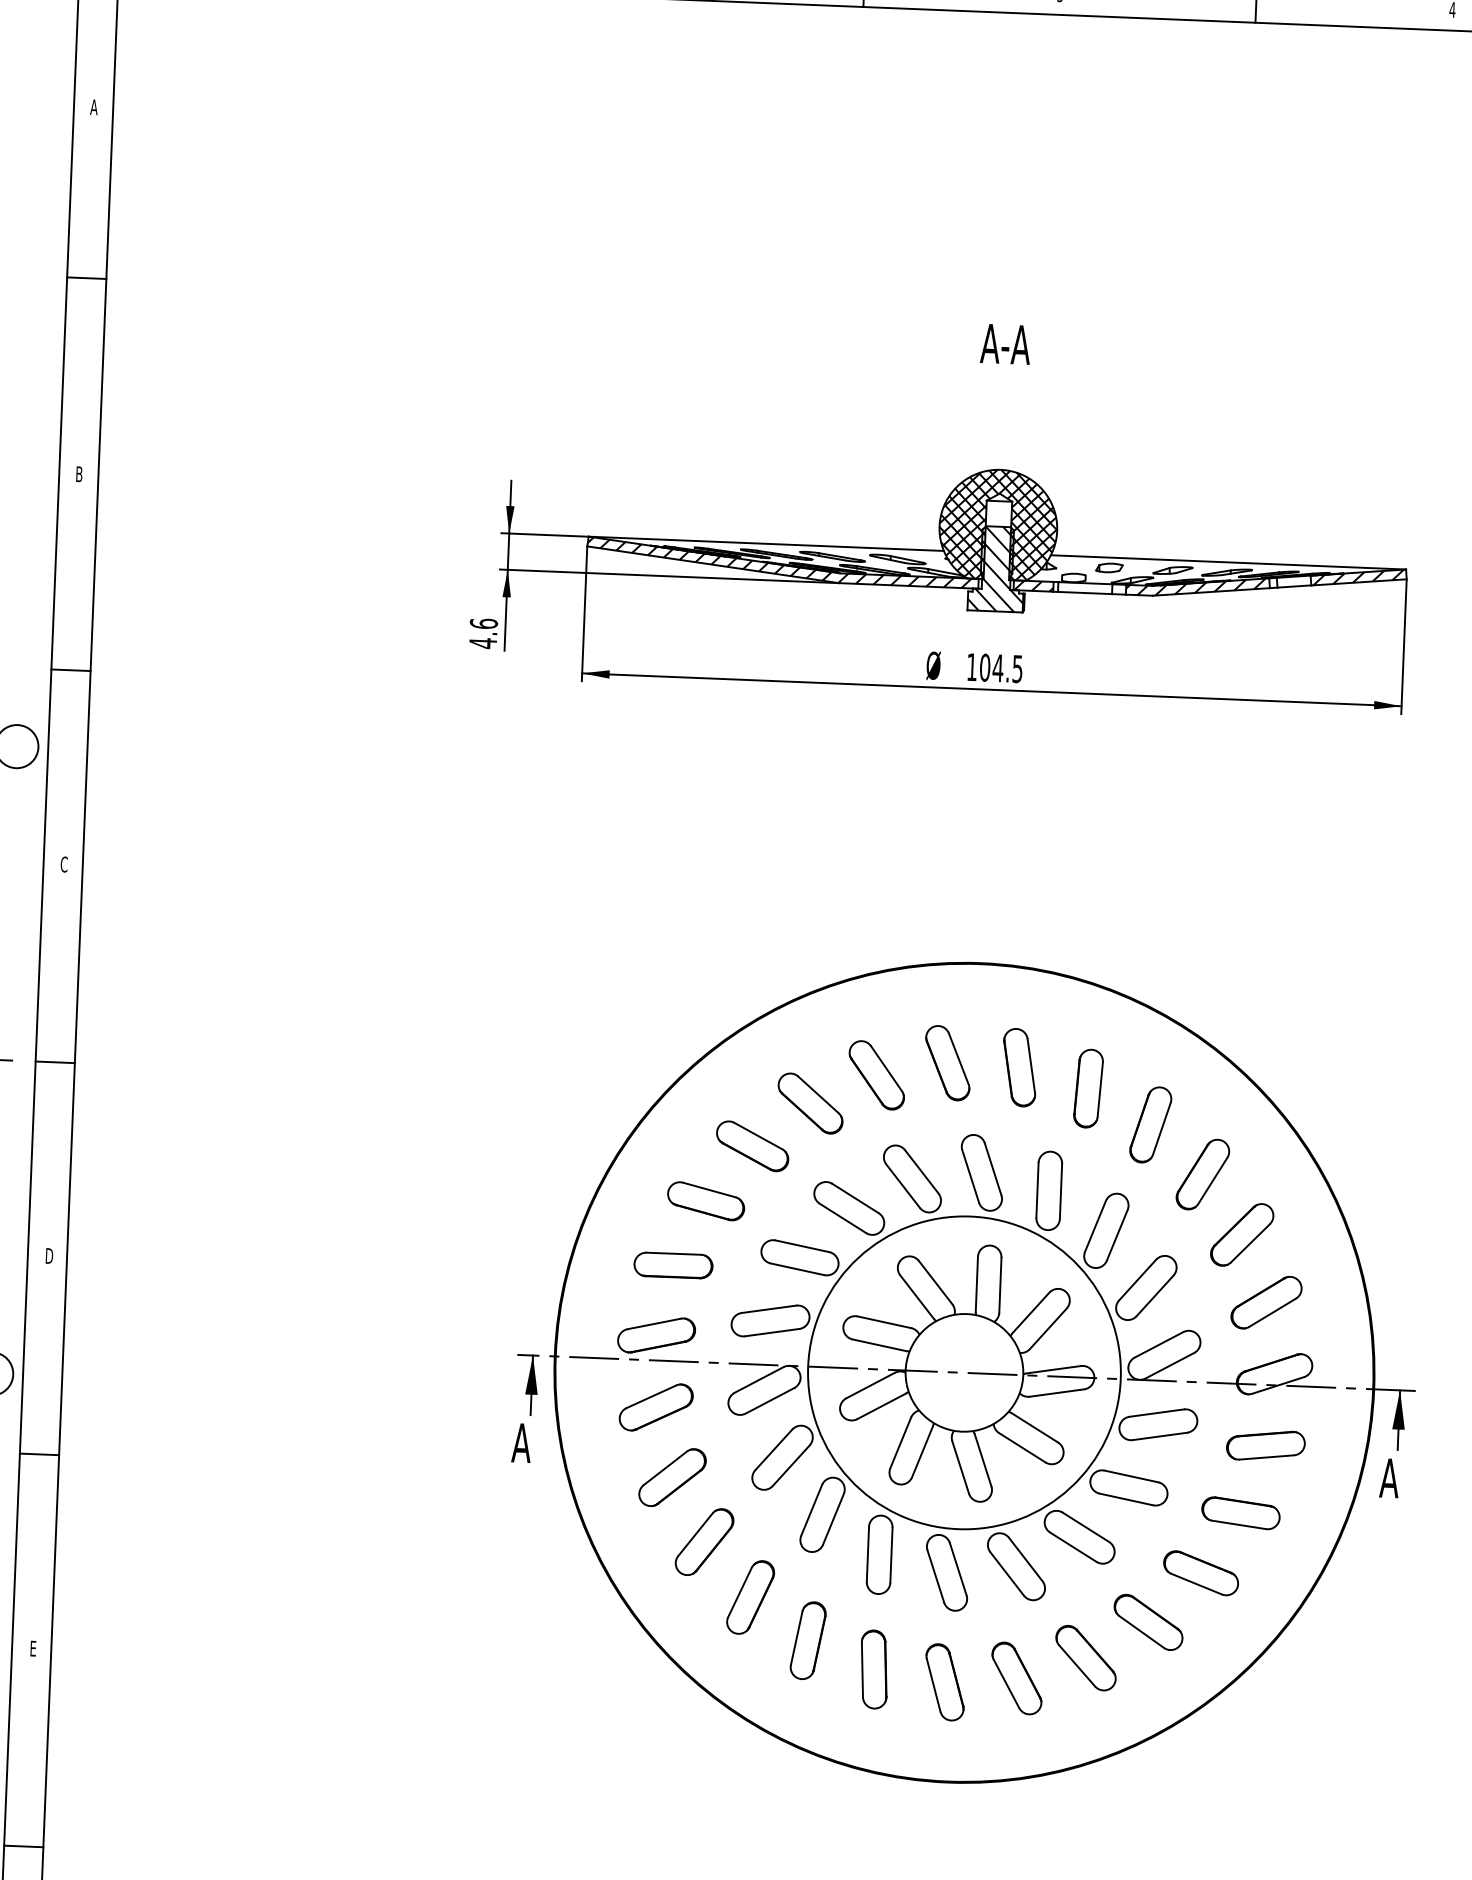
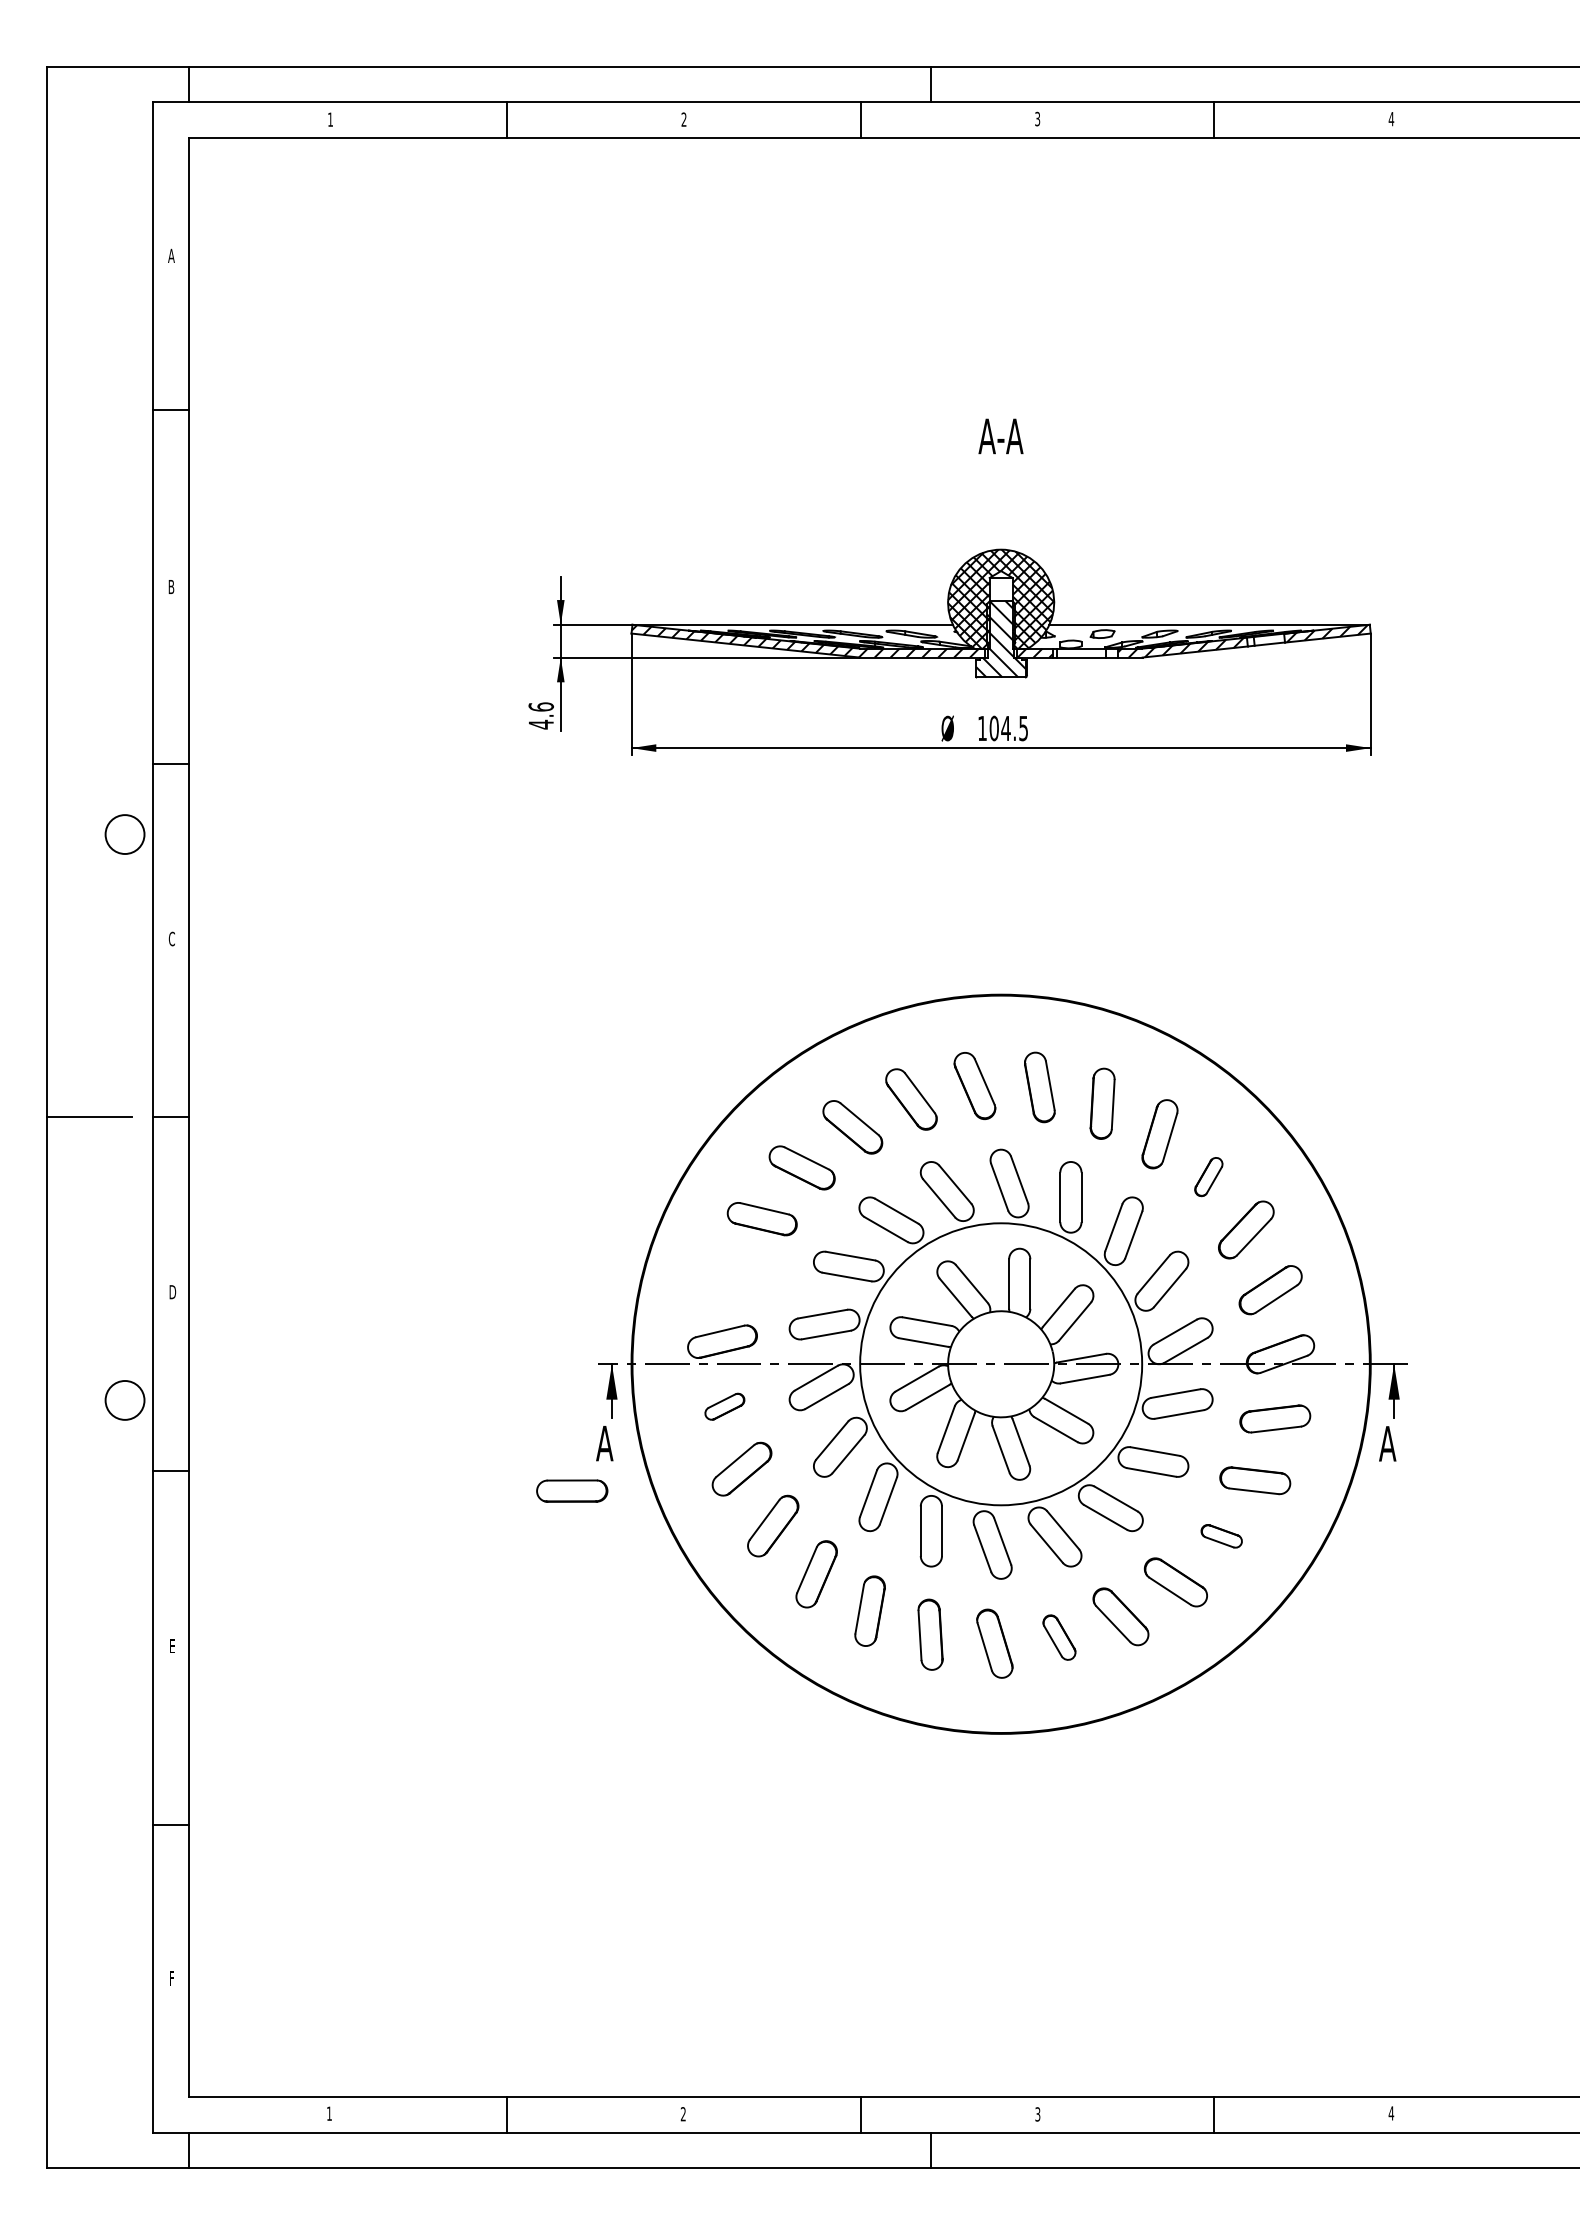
part: (1202, 1173) -> (1208, 1176), size x0.6
part: (673, 1264) -> (572, 1490), moved
part: (655, 1407) -> (724, 1406), size x0.6
part: (1201, 1573) -> (1221, 1536), size x0.6
part: (1016, 1678) -> (1059, 1637), size x0.7

